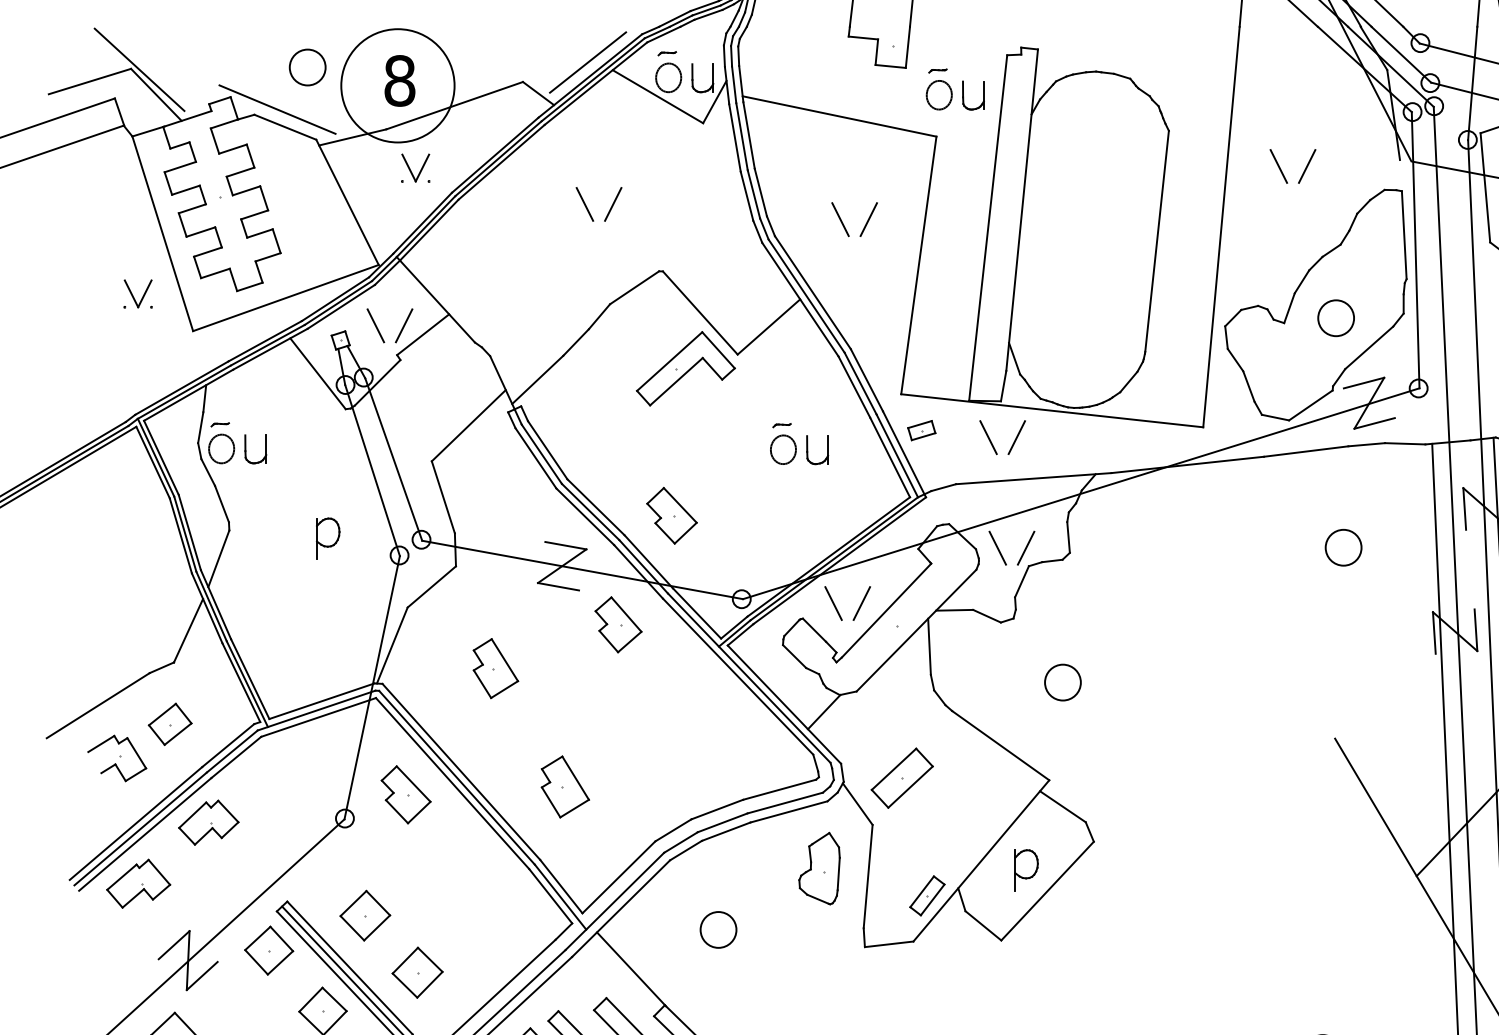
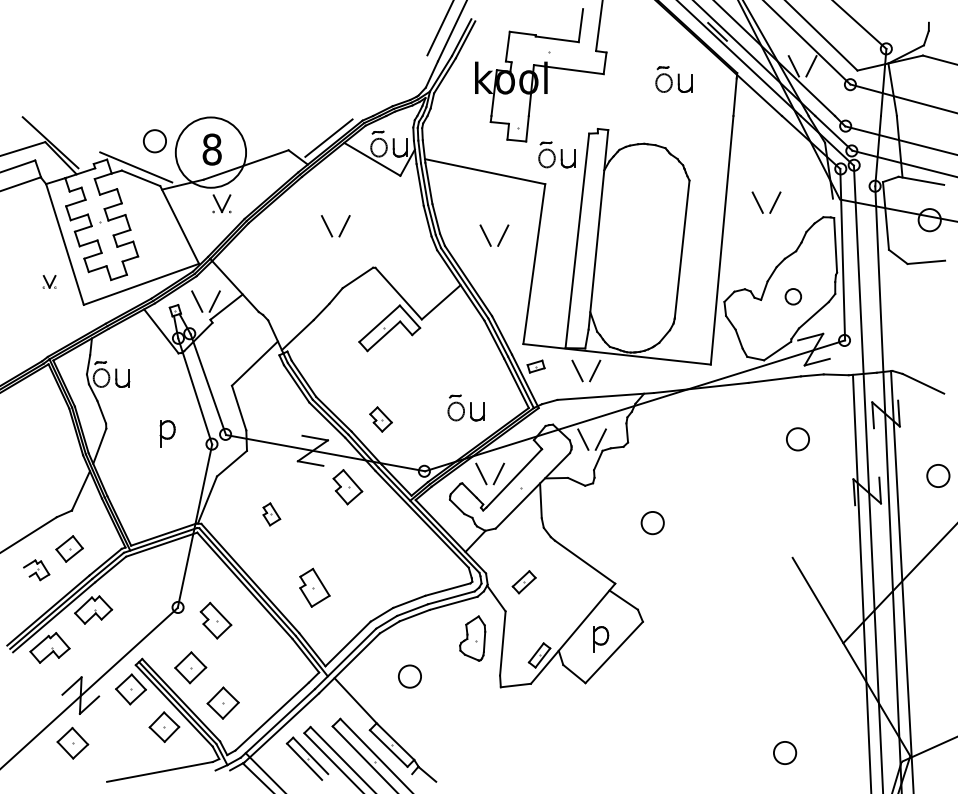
part: (137, 293) -> (49, 281), size x0.7
circle: (1336, 317) -> (793, 296), size x0.7
part: (798, 443) -> (465, 407), moved
part: (671, 515) -> (380, 419), size x0.7
part: (495, 668) -> (271, 514), size x0.6
circle: (1062, 683) -> (652, 523), moved
part: (116, 759) -> (36, 570), size x0.7
part: (903, 776) -> (524, 581), size x0.6
part: (405, 794) -> (215, 620), moved

